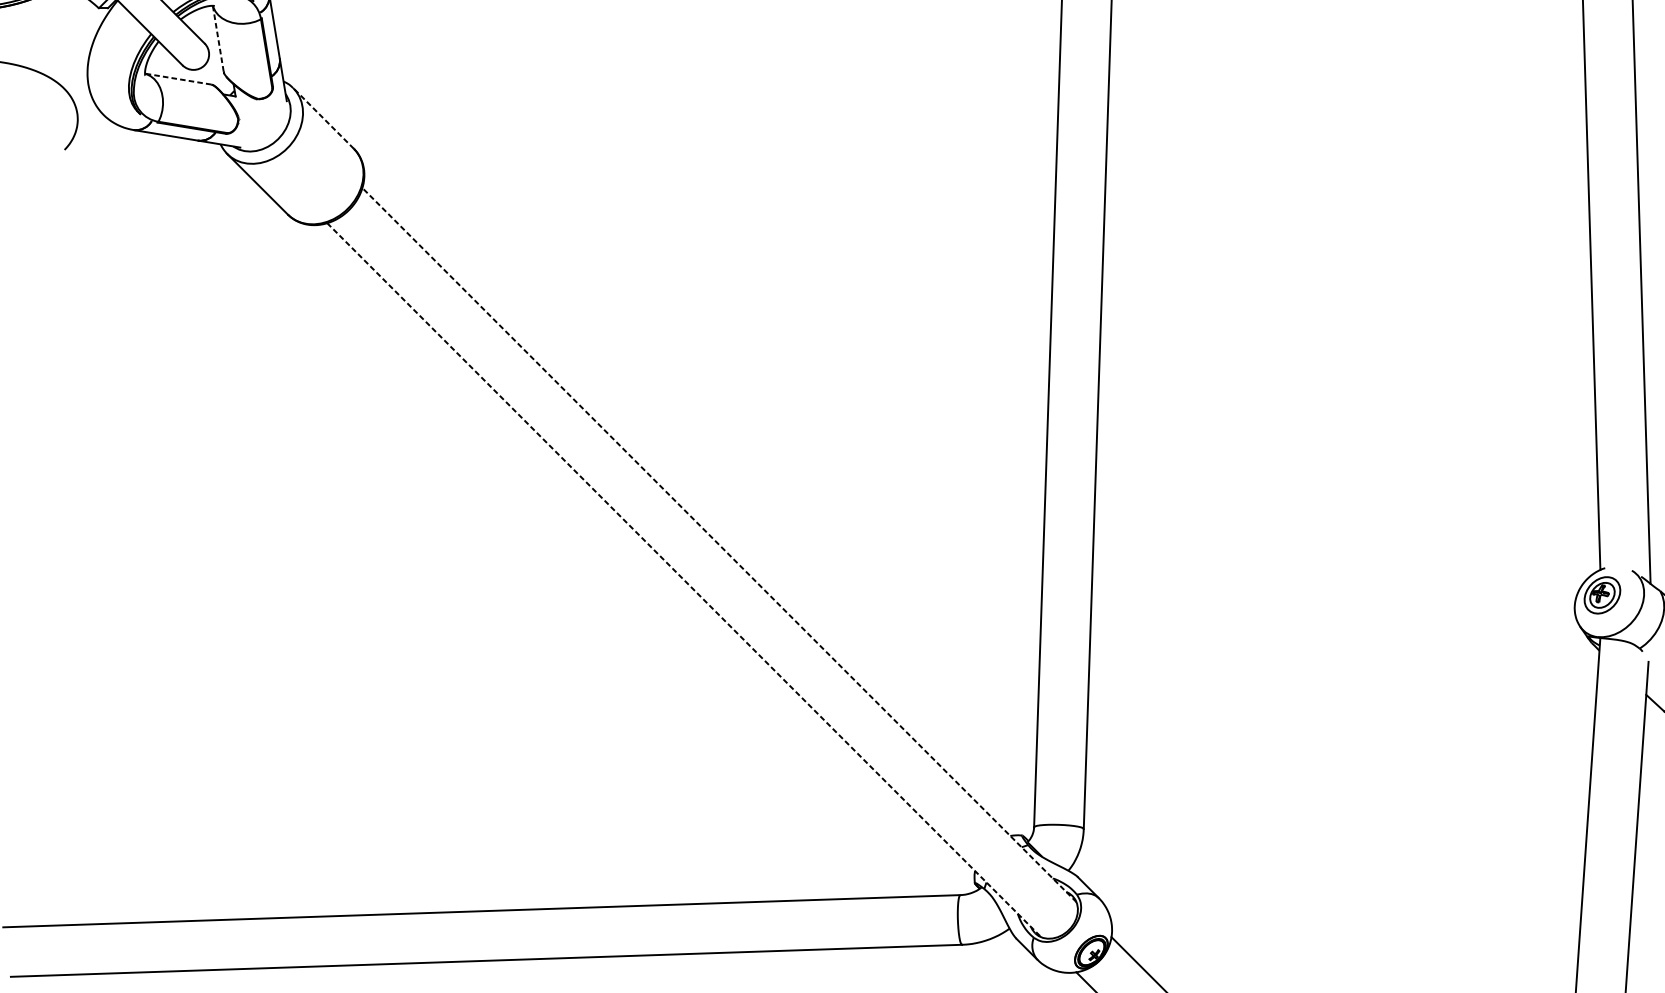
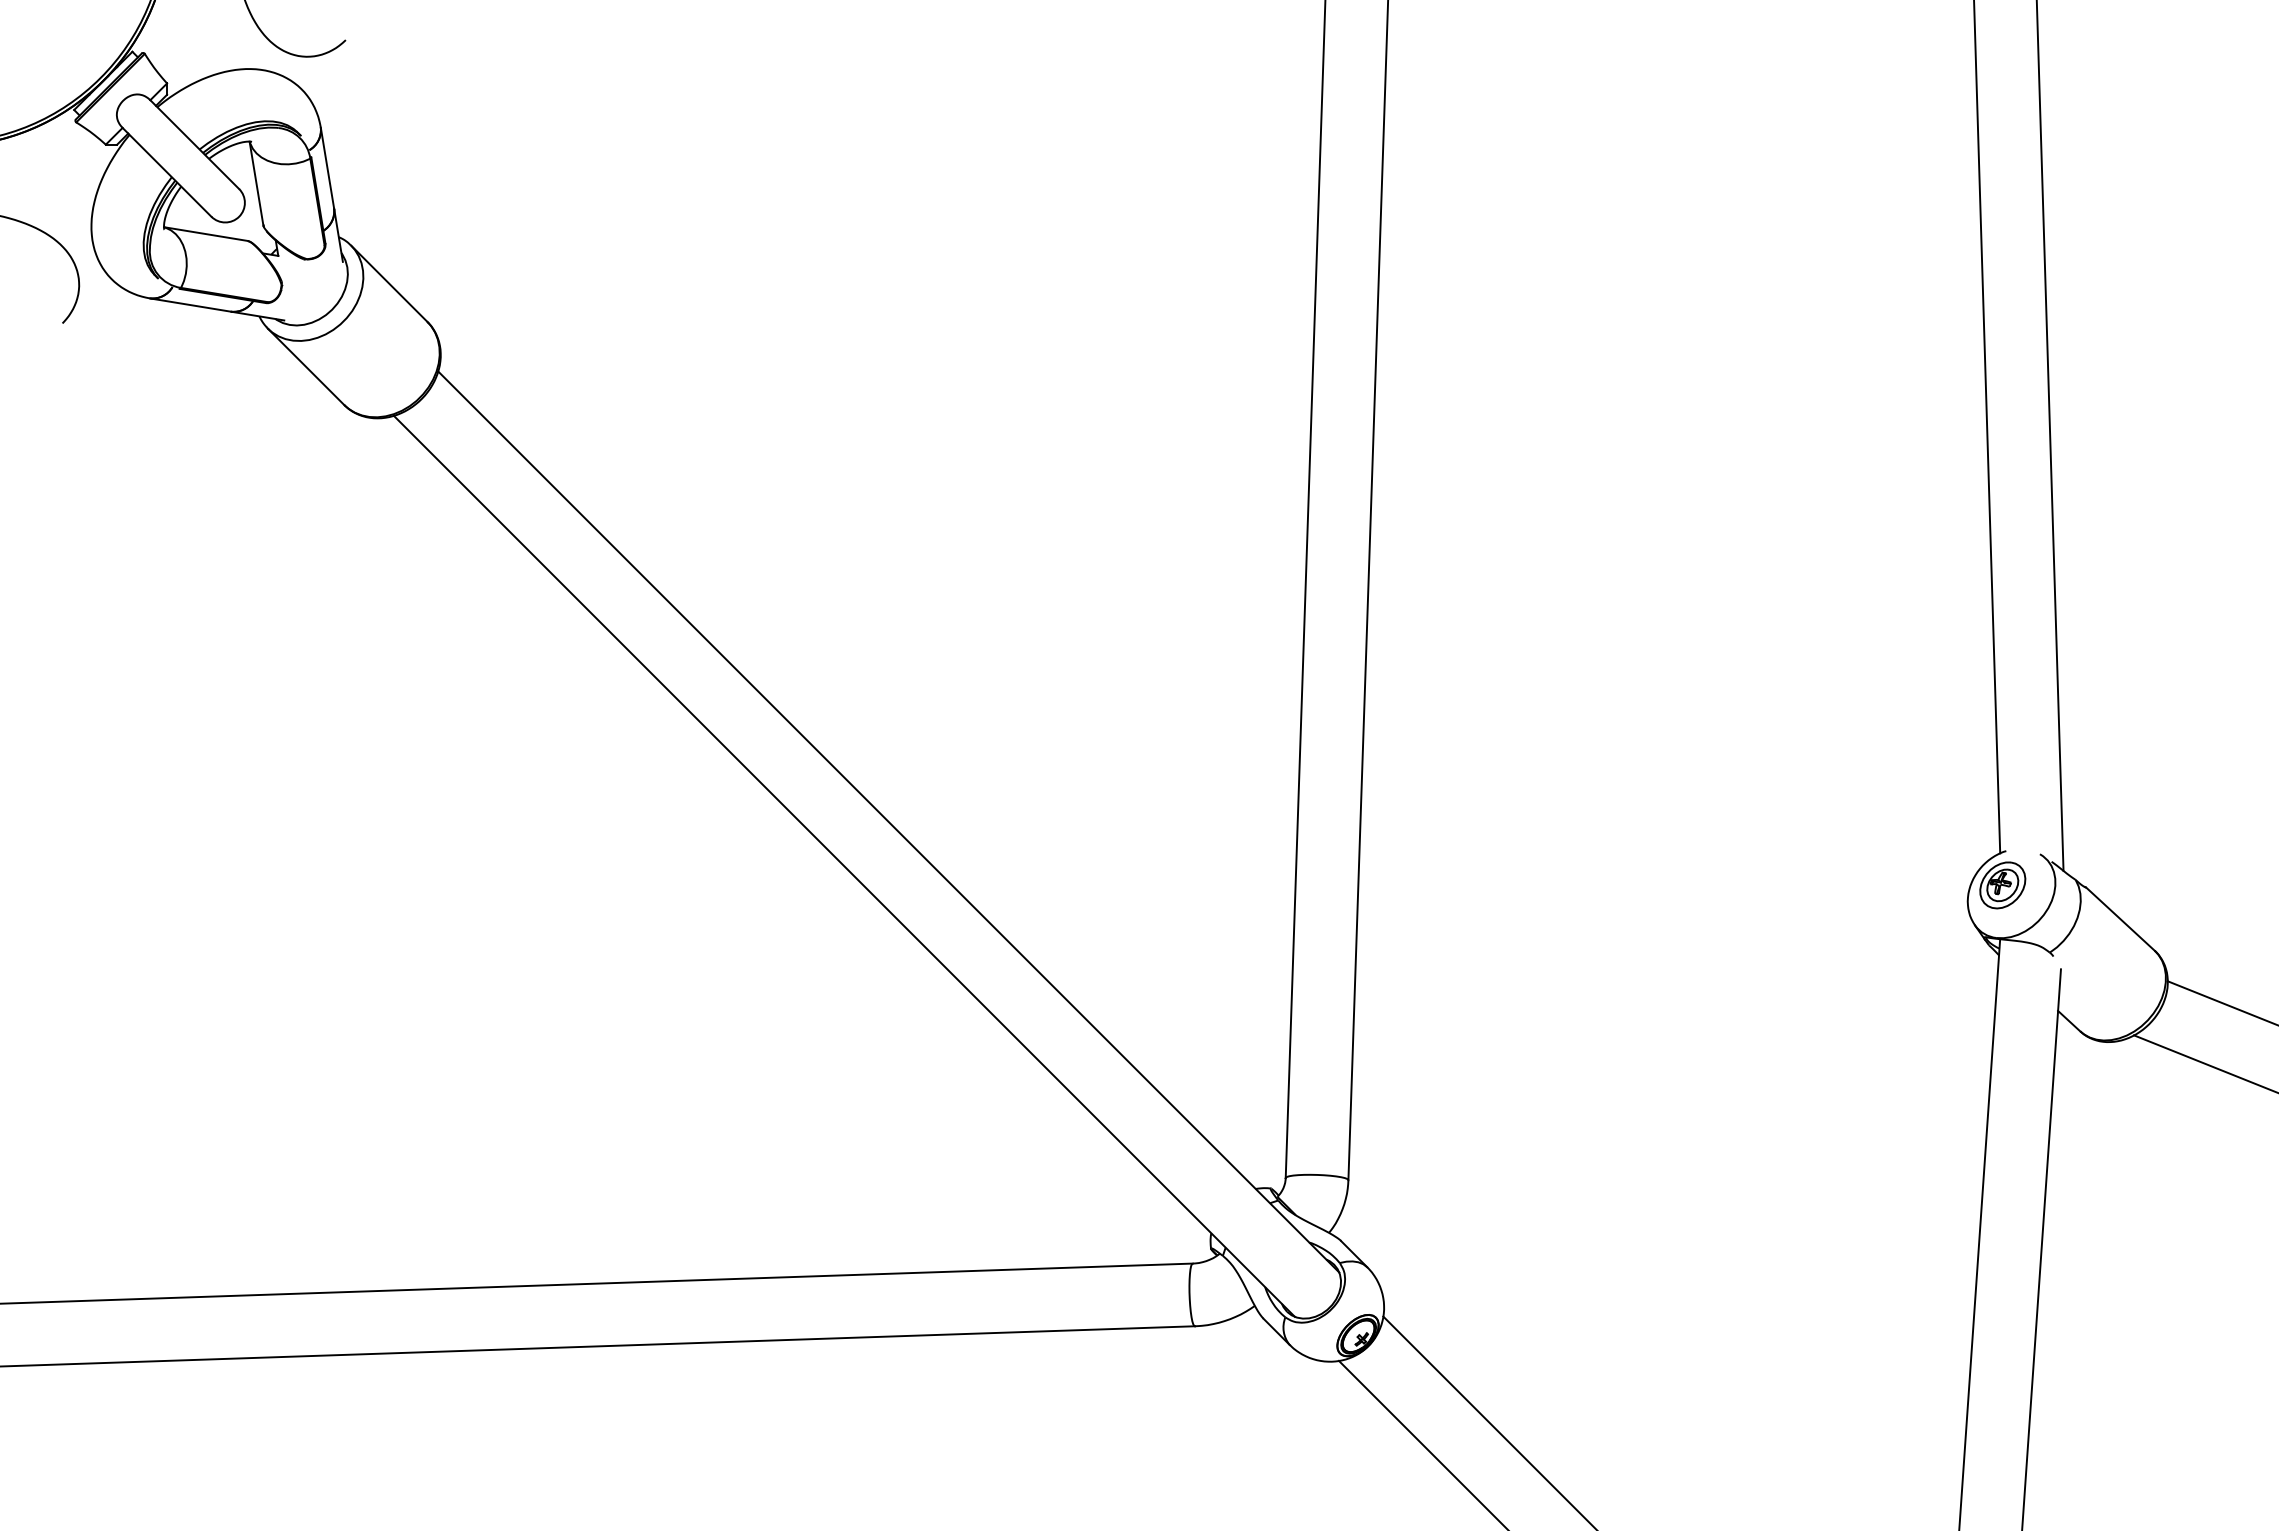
line: (218, 39) -> (256, 184), dashed -> solid
line: (177, 78) -> (205, 233), dashed -> solid
line: (323, 118) -> (389, 283), dashed -> solid
line: (719, 544) -> (888, 821), dashed -> solid
line: (684, 580) -> (844, 866), dashed -> solid

